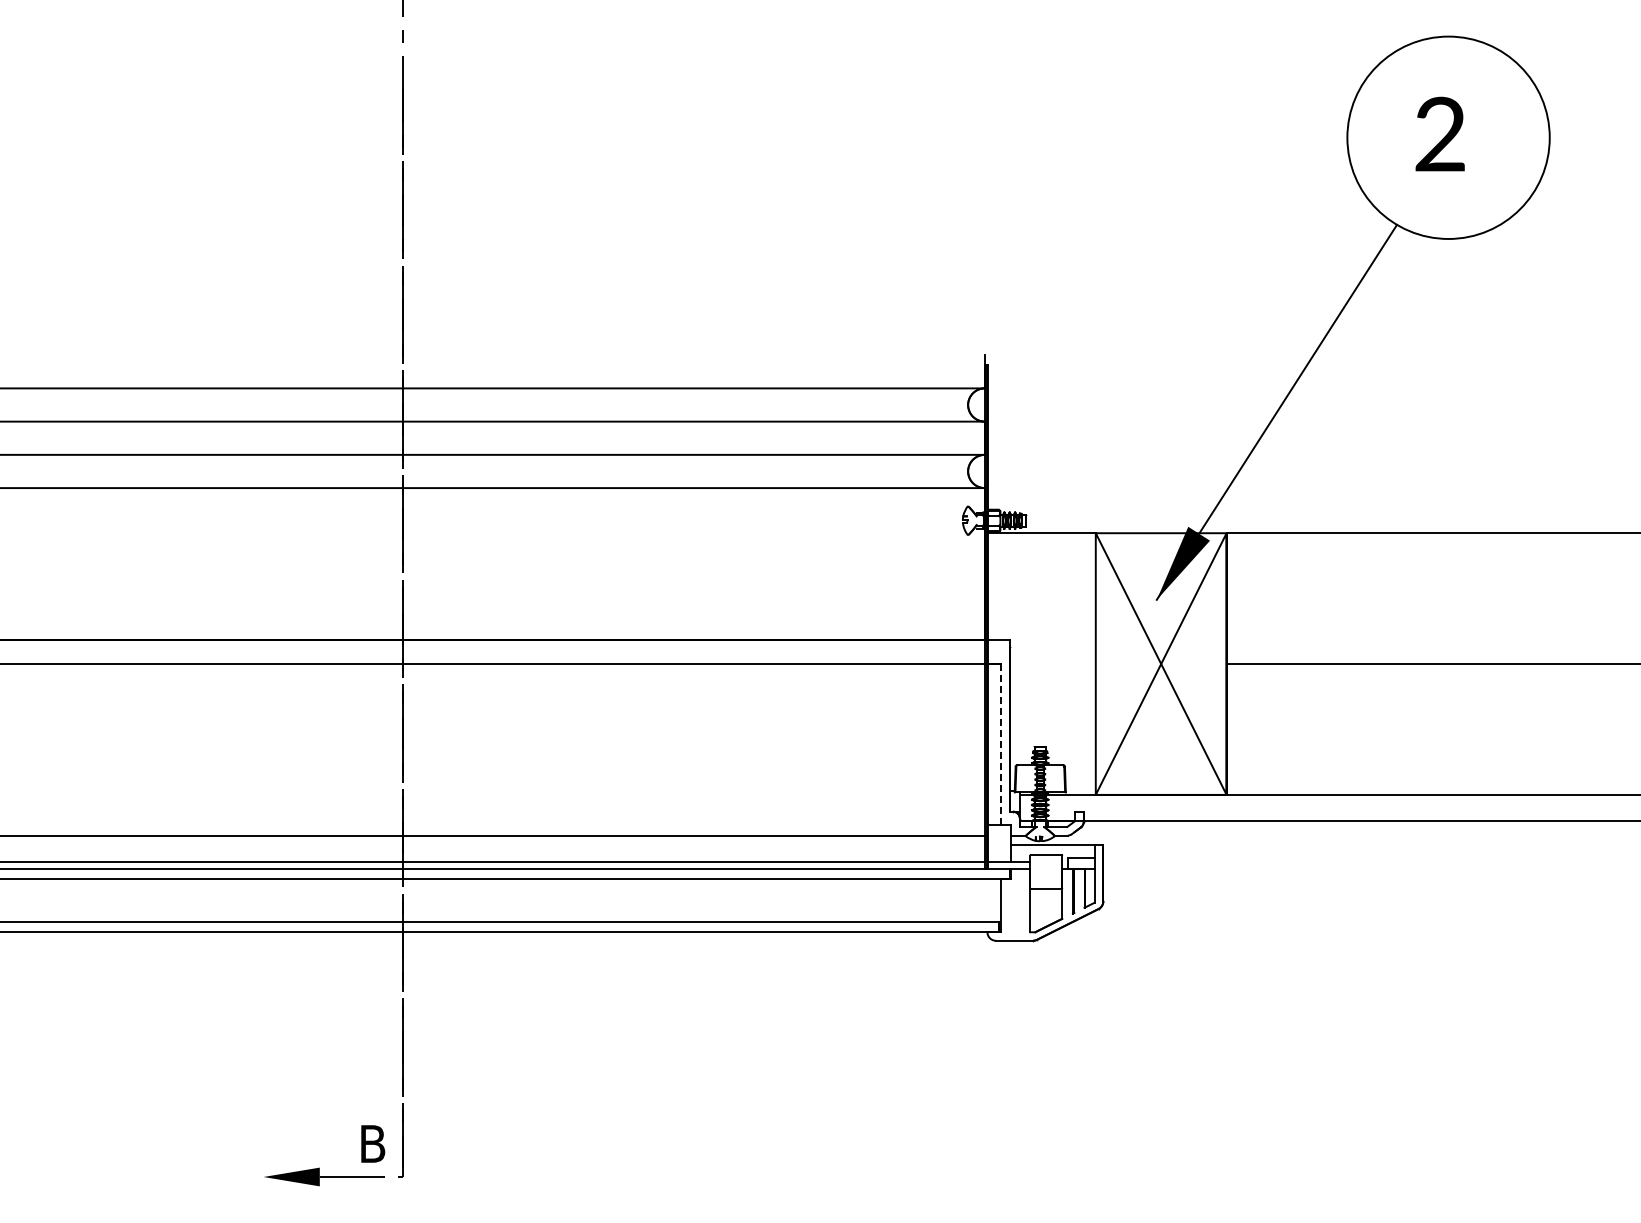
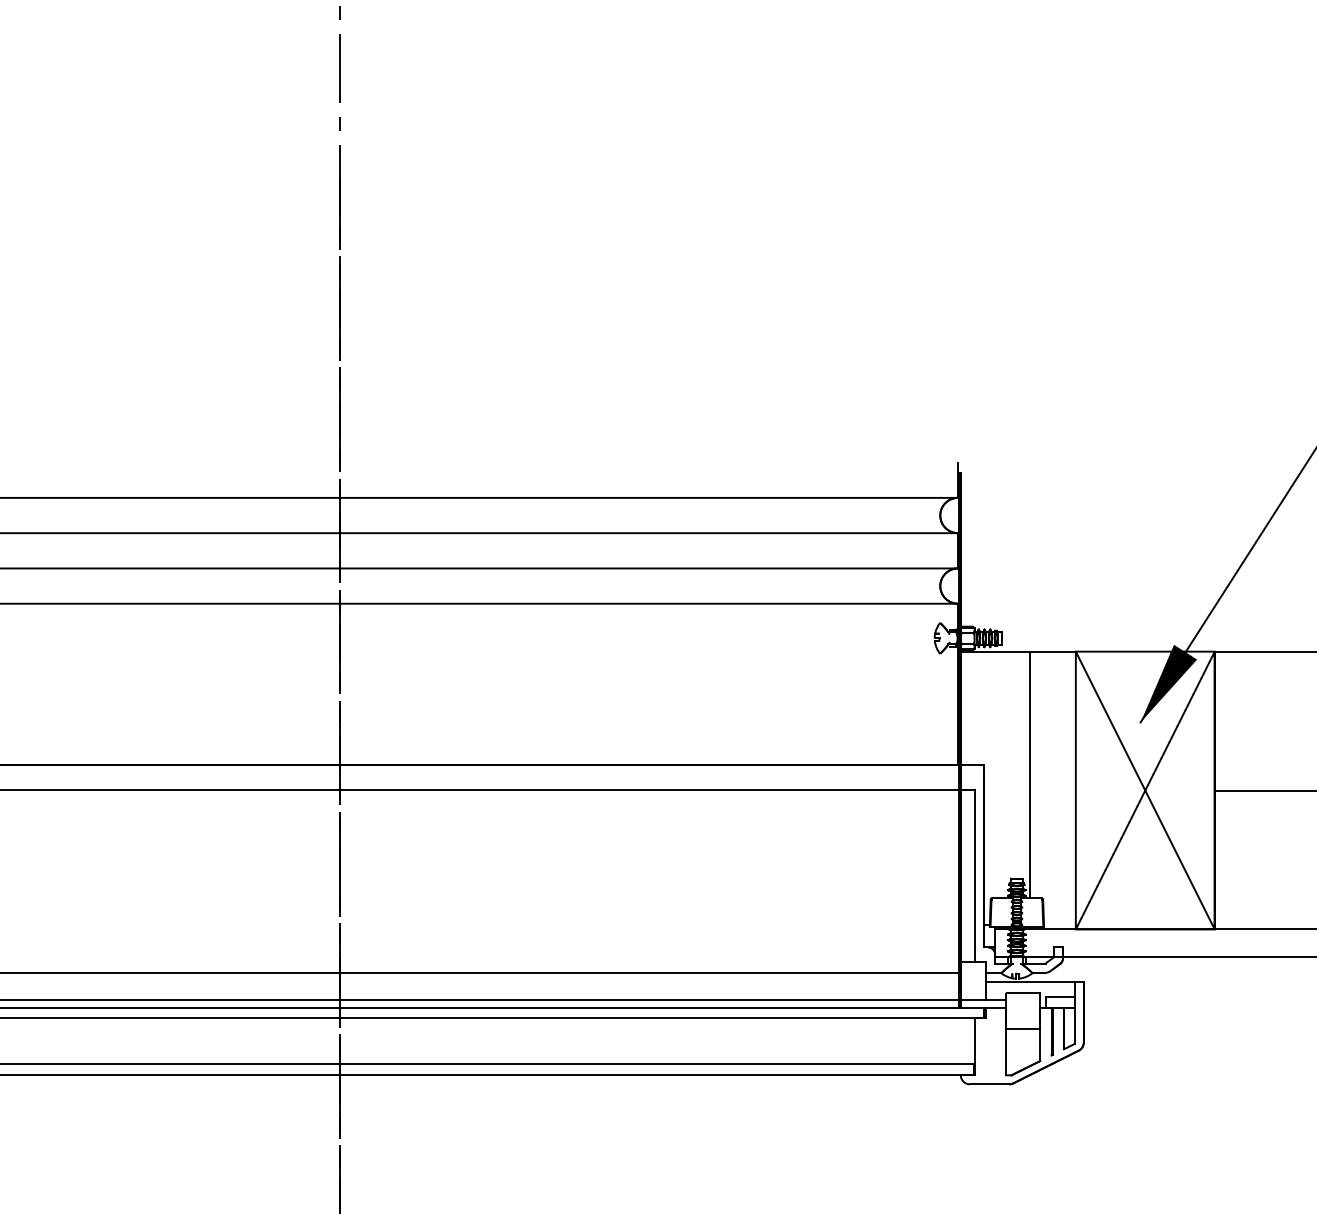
line: (1052, 649) -> (1029, 775), added
line: (1001, 744) -> (975, 875), dashed -> solid

